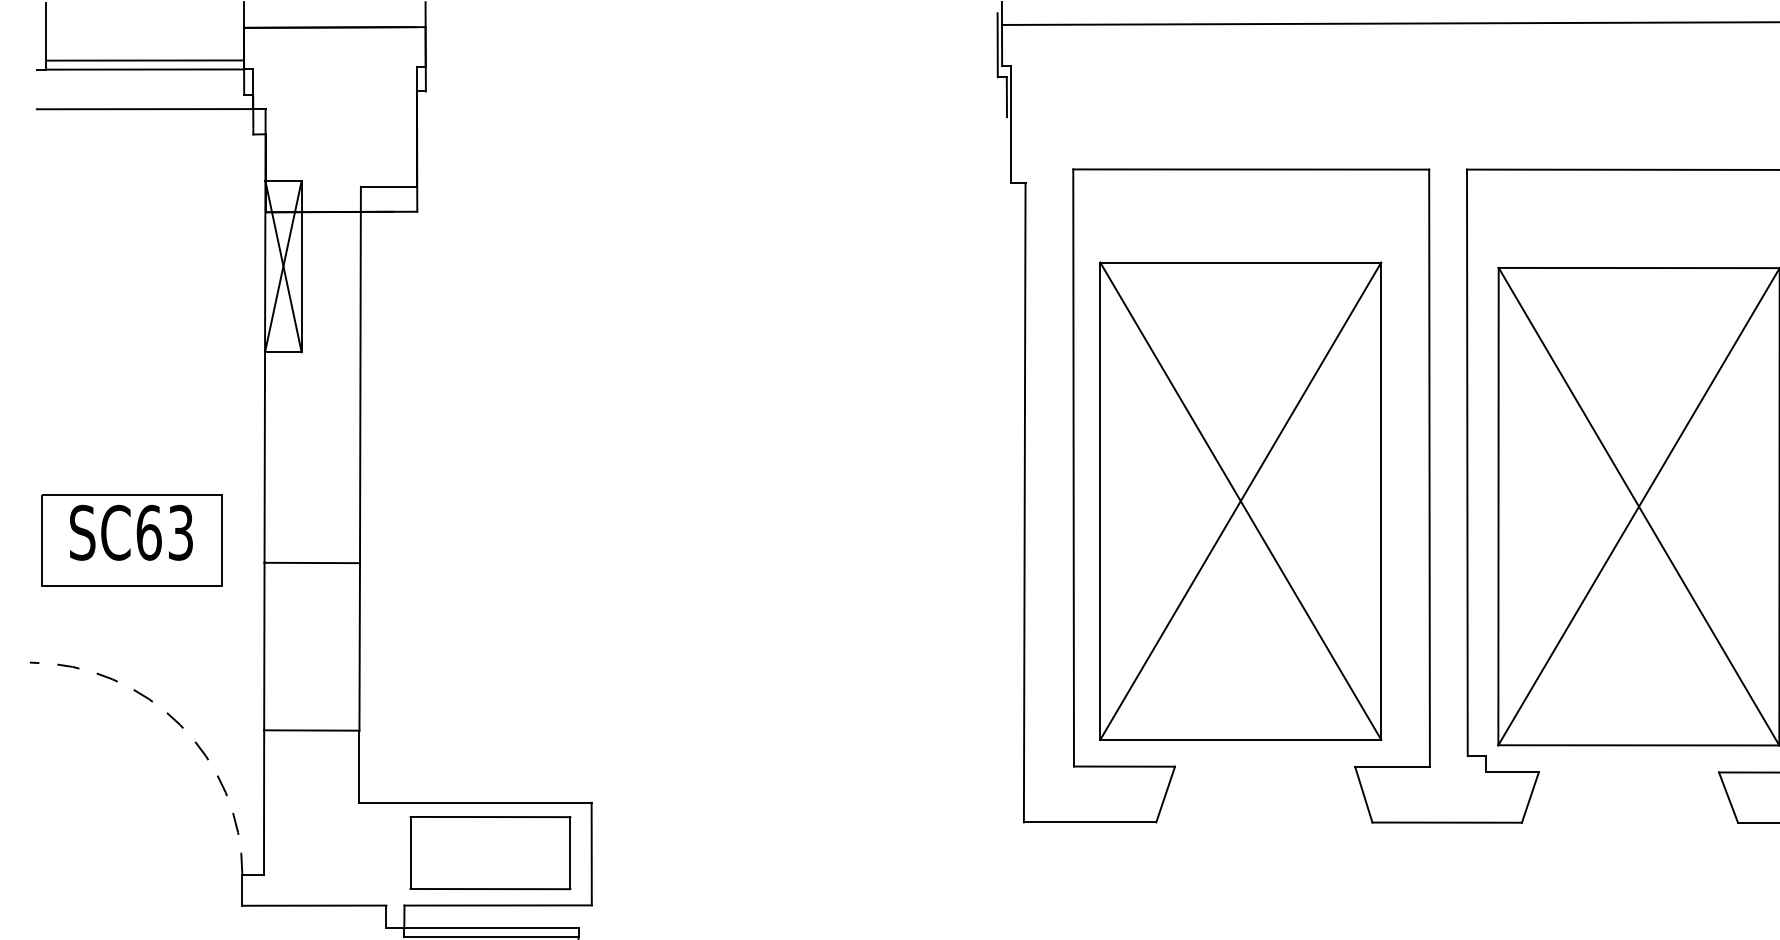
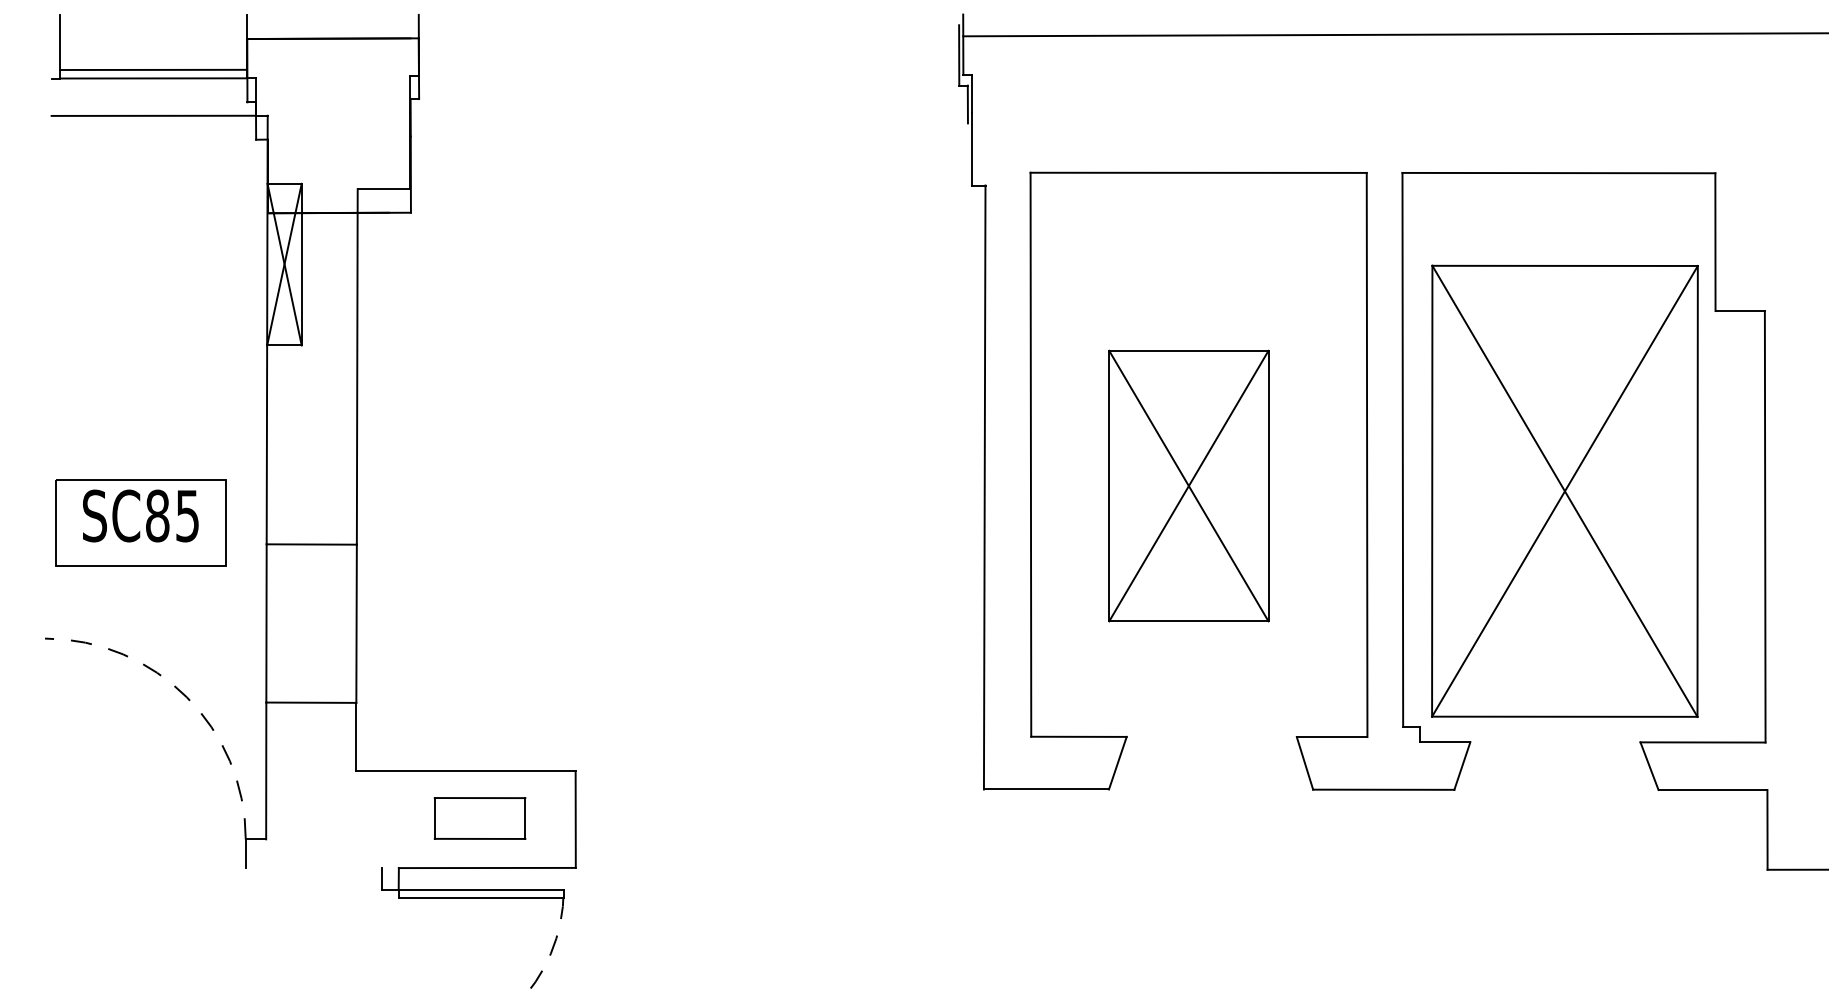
part: (1240, 500) -> (1188, 485), size x0.6
text: (164, 532) -> (172, 515), SC63 -> SC85
part: (489, 853) -> (479, 818), size x0.6
line: (314, 906) -> (313, 868), removed

